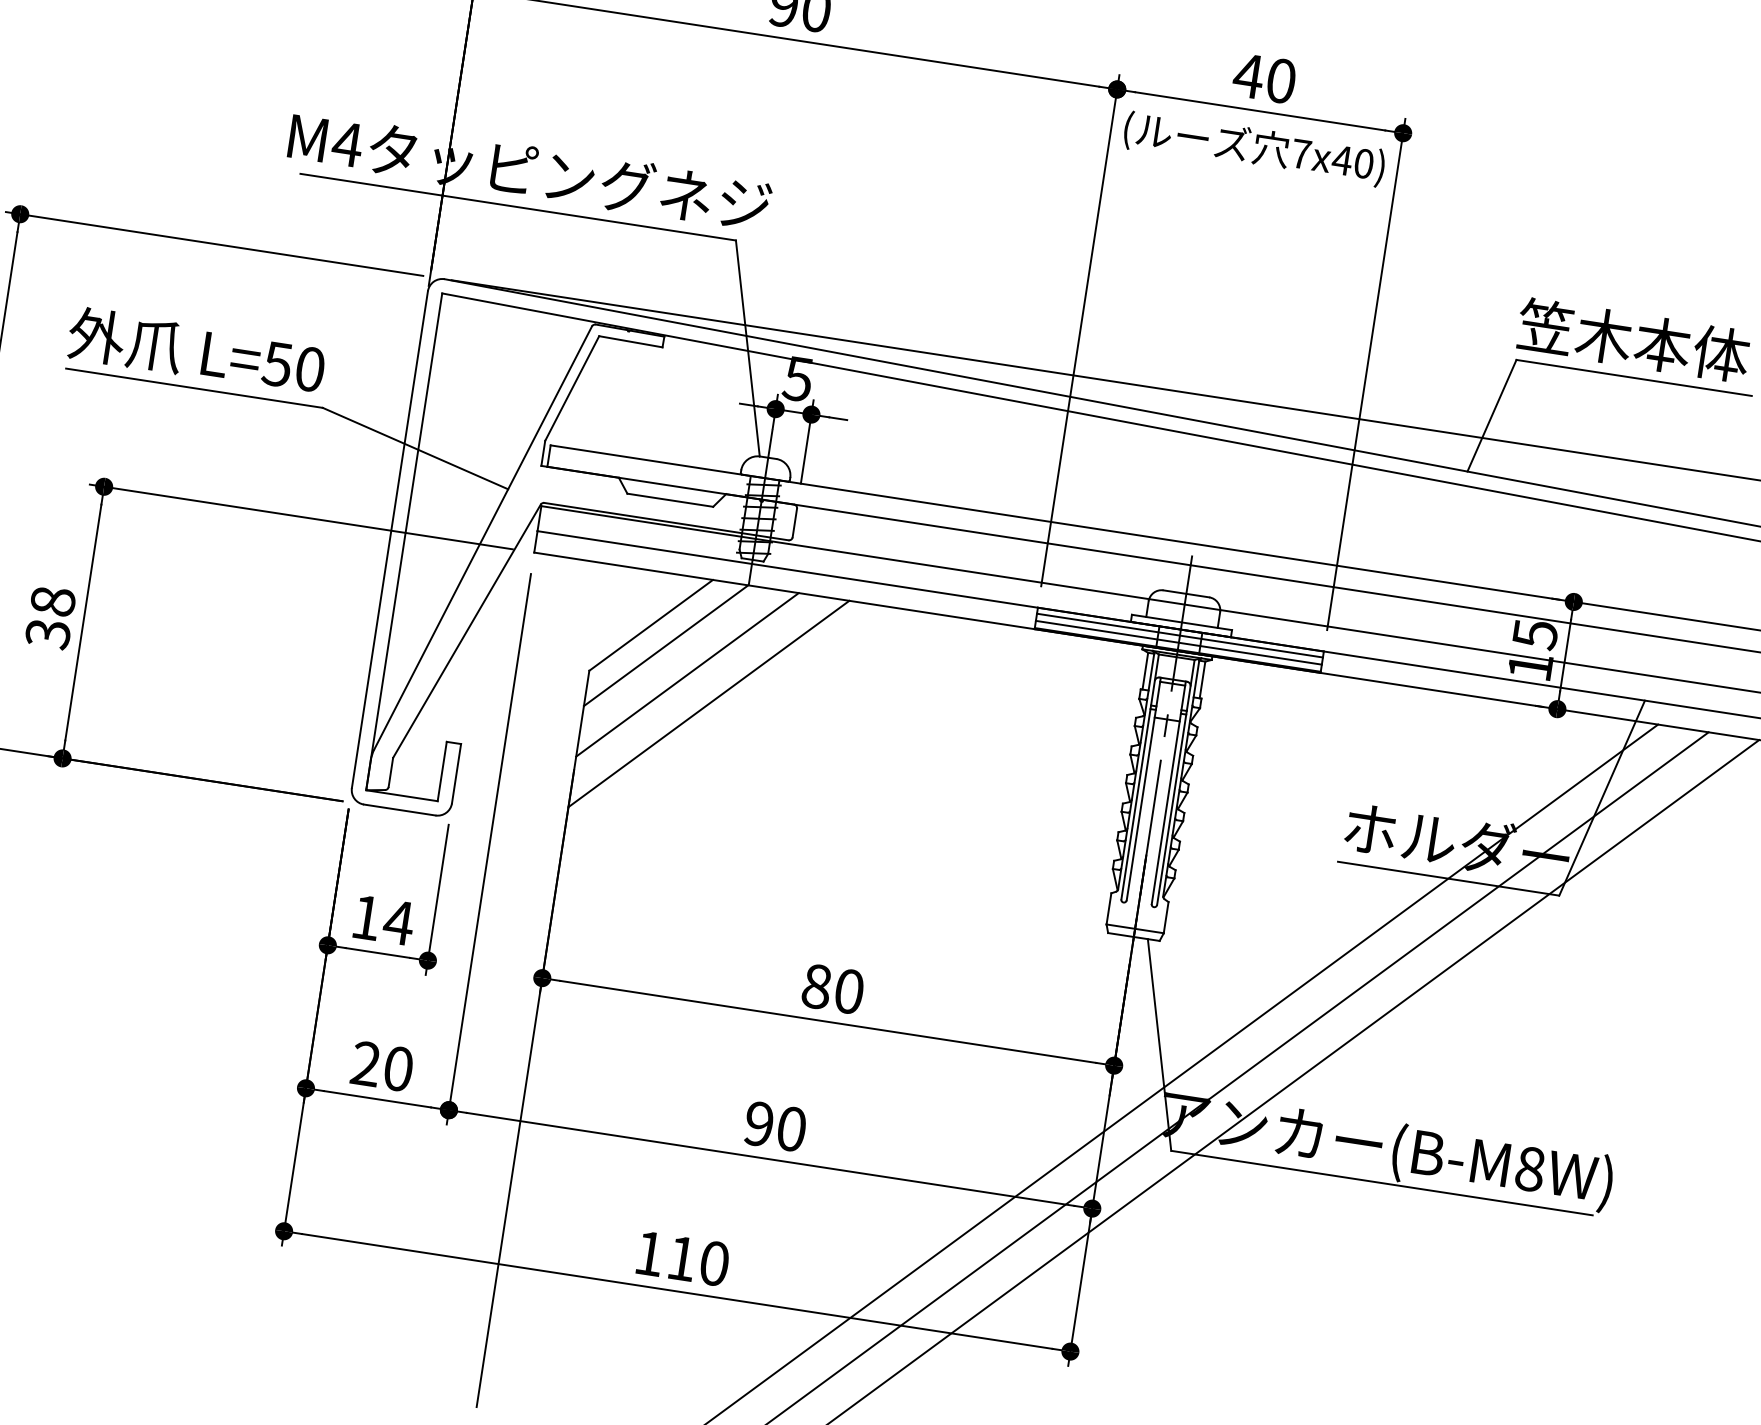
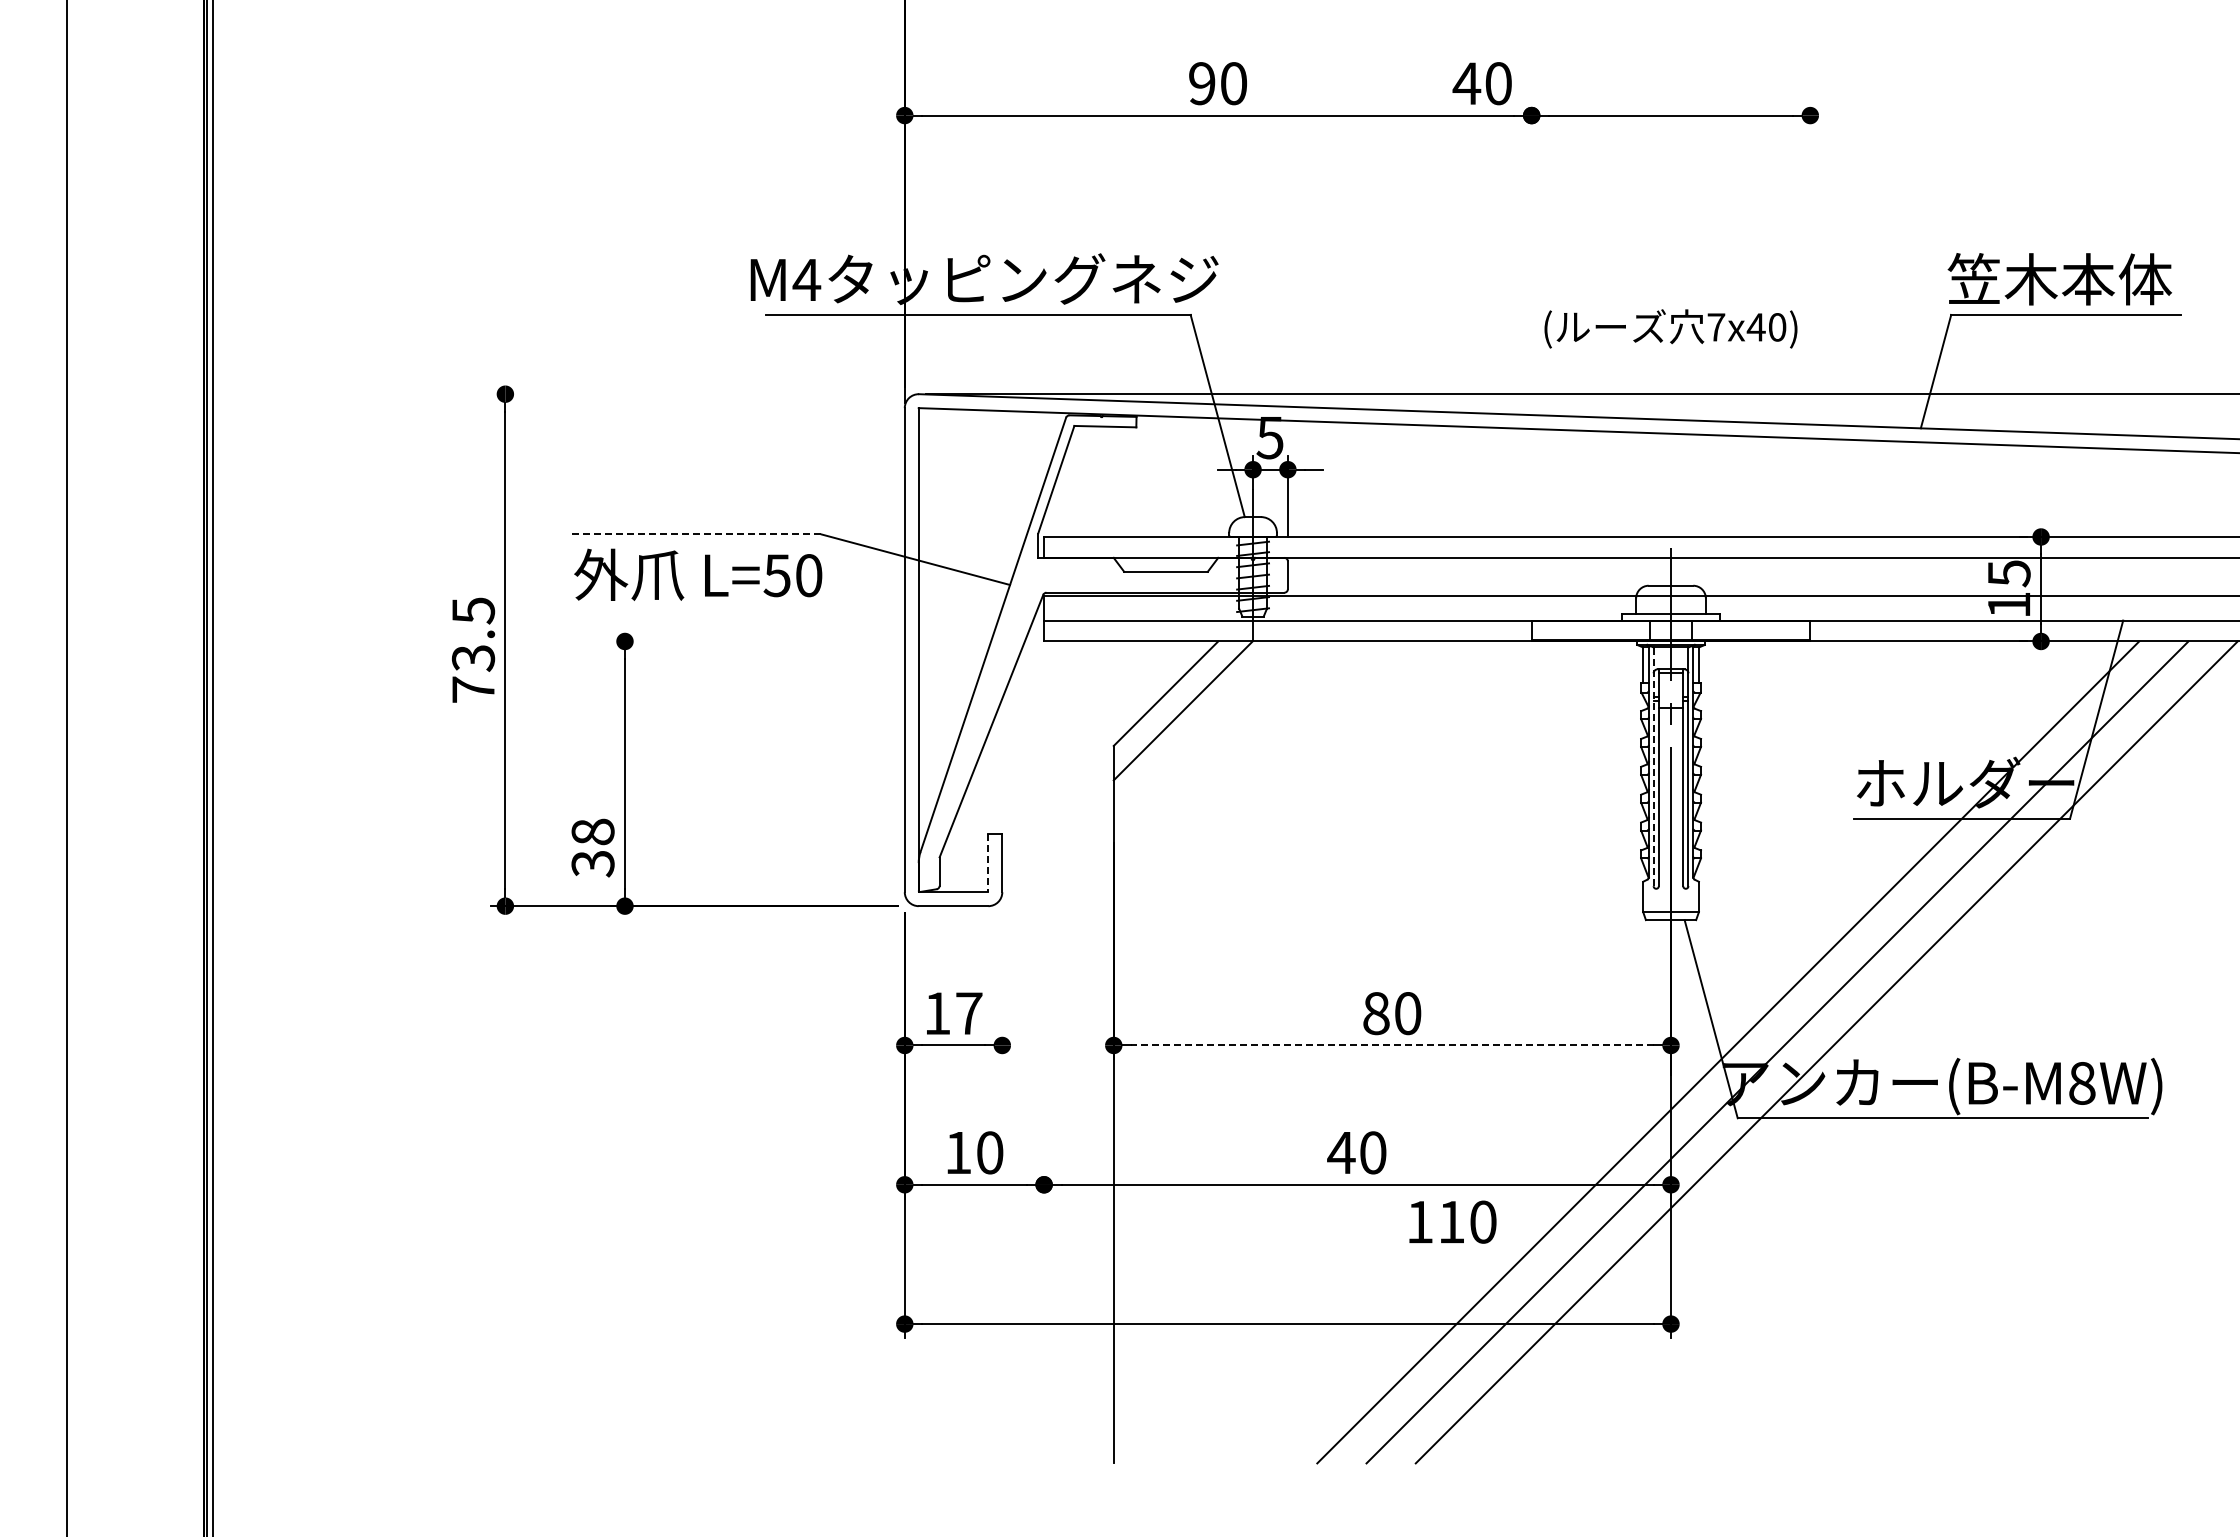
text: (1263, 78) -> (1481, 83), moved
text: (1254, 148) -> (1670, 328), moved
line: (214, 244) -> (694, 394), removed
line: (1080, 330) -> (1531, 350), removed
text: (196, 350) -> (698, 574), moved
line: (1366, 374) -> (1810, 350), removed
line: (195, 388) -> (697, 534), solid -> dashed
line: (301, 517) -> (817, 641), removed
text: (50, 617) -> (592, 847), moved
line: (1179, 635) -> (1670, 626), removed
line: (1178, 642) -> (1670, 633), removed
line: (687, 674) -> (1207, 735), removed
line: (709, 703) -> (1232, 759), removed
line: (442, 771) -> (988, 863), solid -> dashed
line: (1140, 776) -> (1653, 766), solid -> dashed
line: (489, 849) -> (1044, 930), removed
line: (437, 900) -> (1002, 986), removed
text: (398, 922) -> (968, 1013), 14 -> 17
line: (827, 1021) -> (1391, 1045), solid -> dashed
text: (366, 1063) -> (958, 1152), 20 -> 10
text: (759, 1123) -> (1341, 1152), 90 -> 40
text: (682, 1258) -> (1452, 1221), moved

